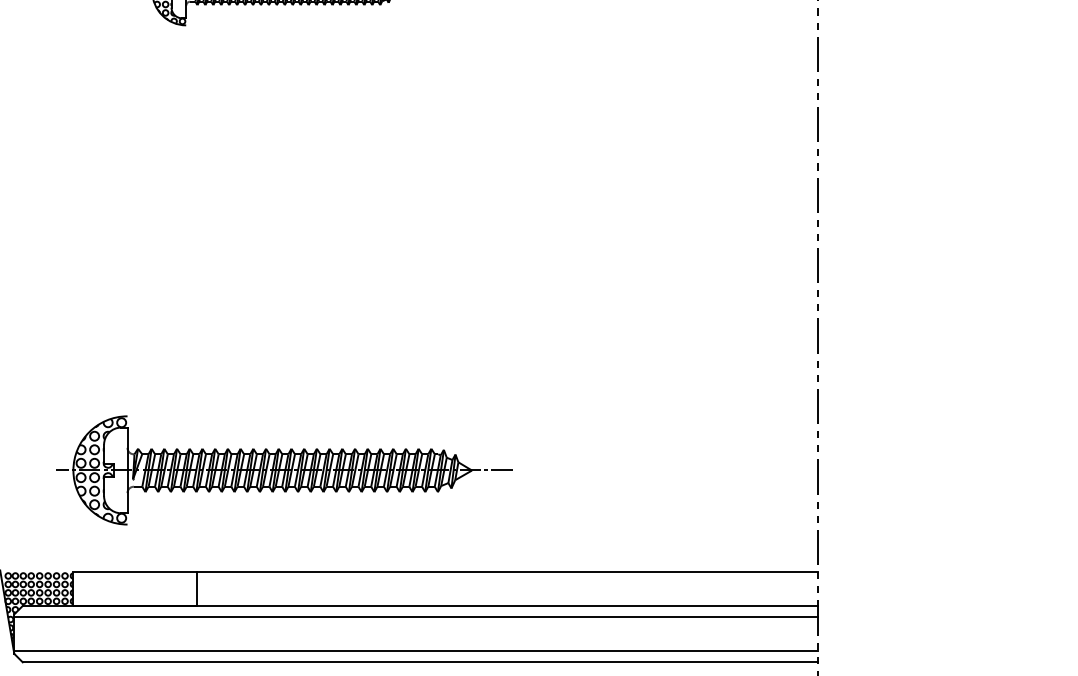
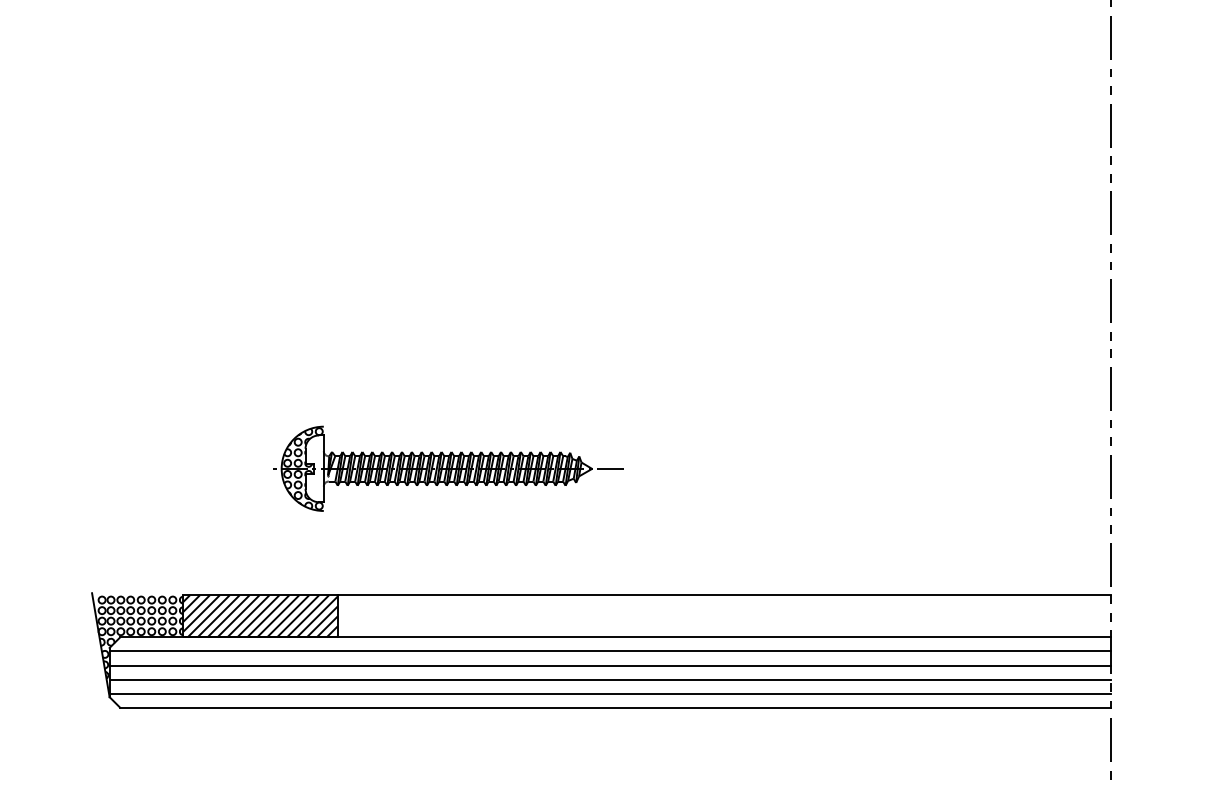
part: (283, 470) -> (445, 468), size x0.62
hatch: (135, 588) -> (260, 615), added
line: (416, 628) -> (610, 665), added
line: (416, 639) -> (610, 679), added

